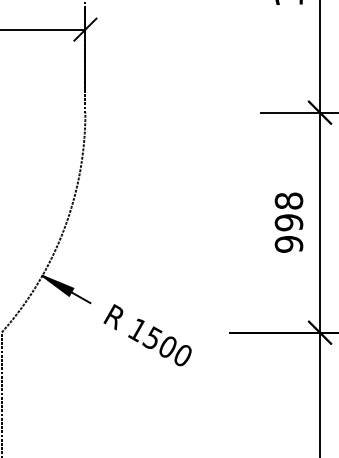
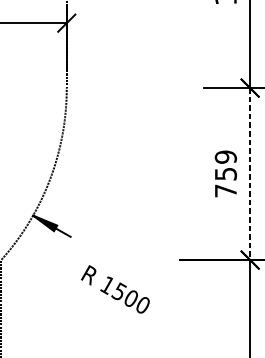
text: (288, 222) -> (225, 173), 998 -> 759
line: (320, 223) -> (250, 174), solid -> dashed
text: (147, 335) -> (115, 289), moved

